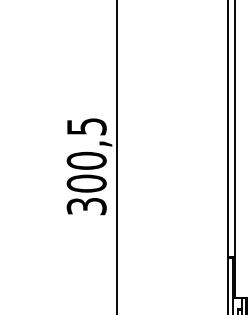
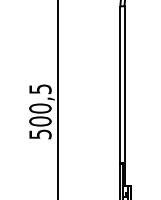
text: (85, 204) -> (39, 133), 300,5 -> 500,5

